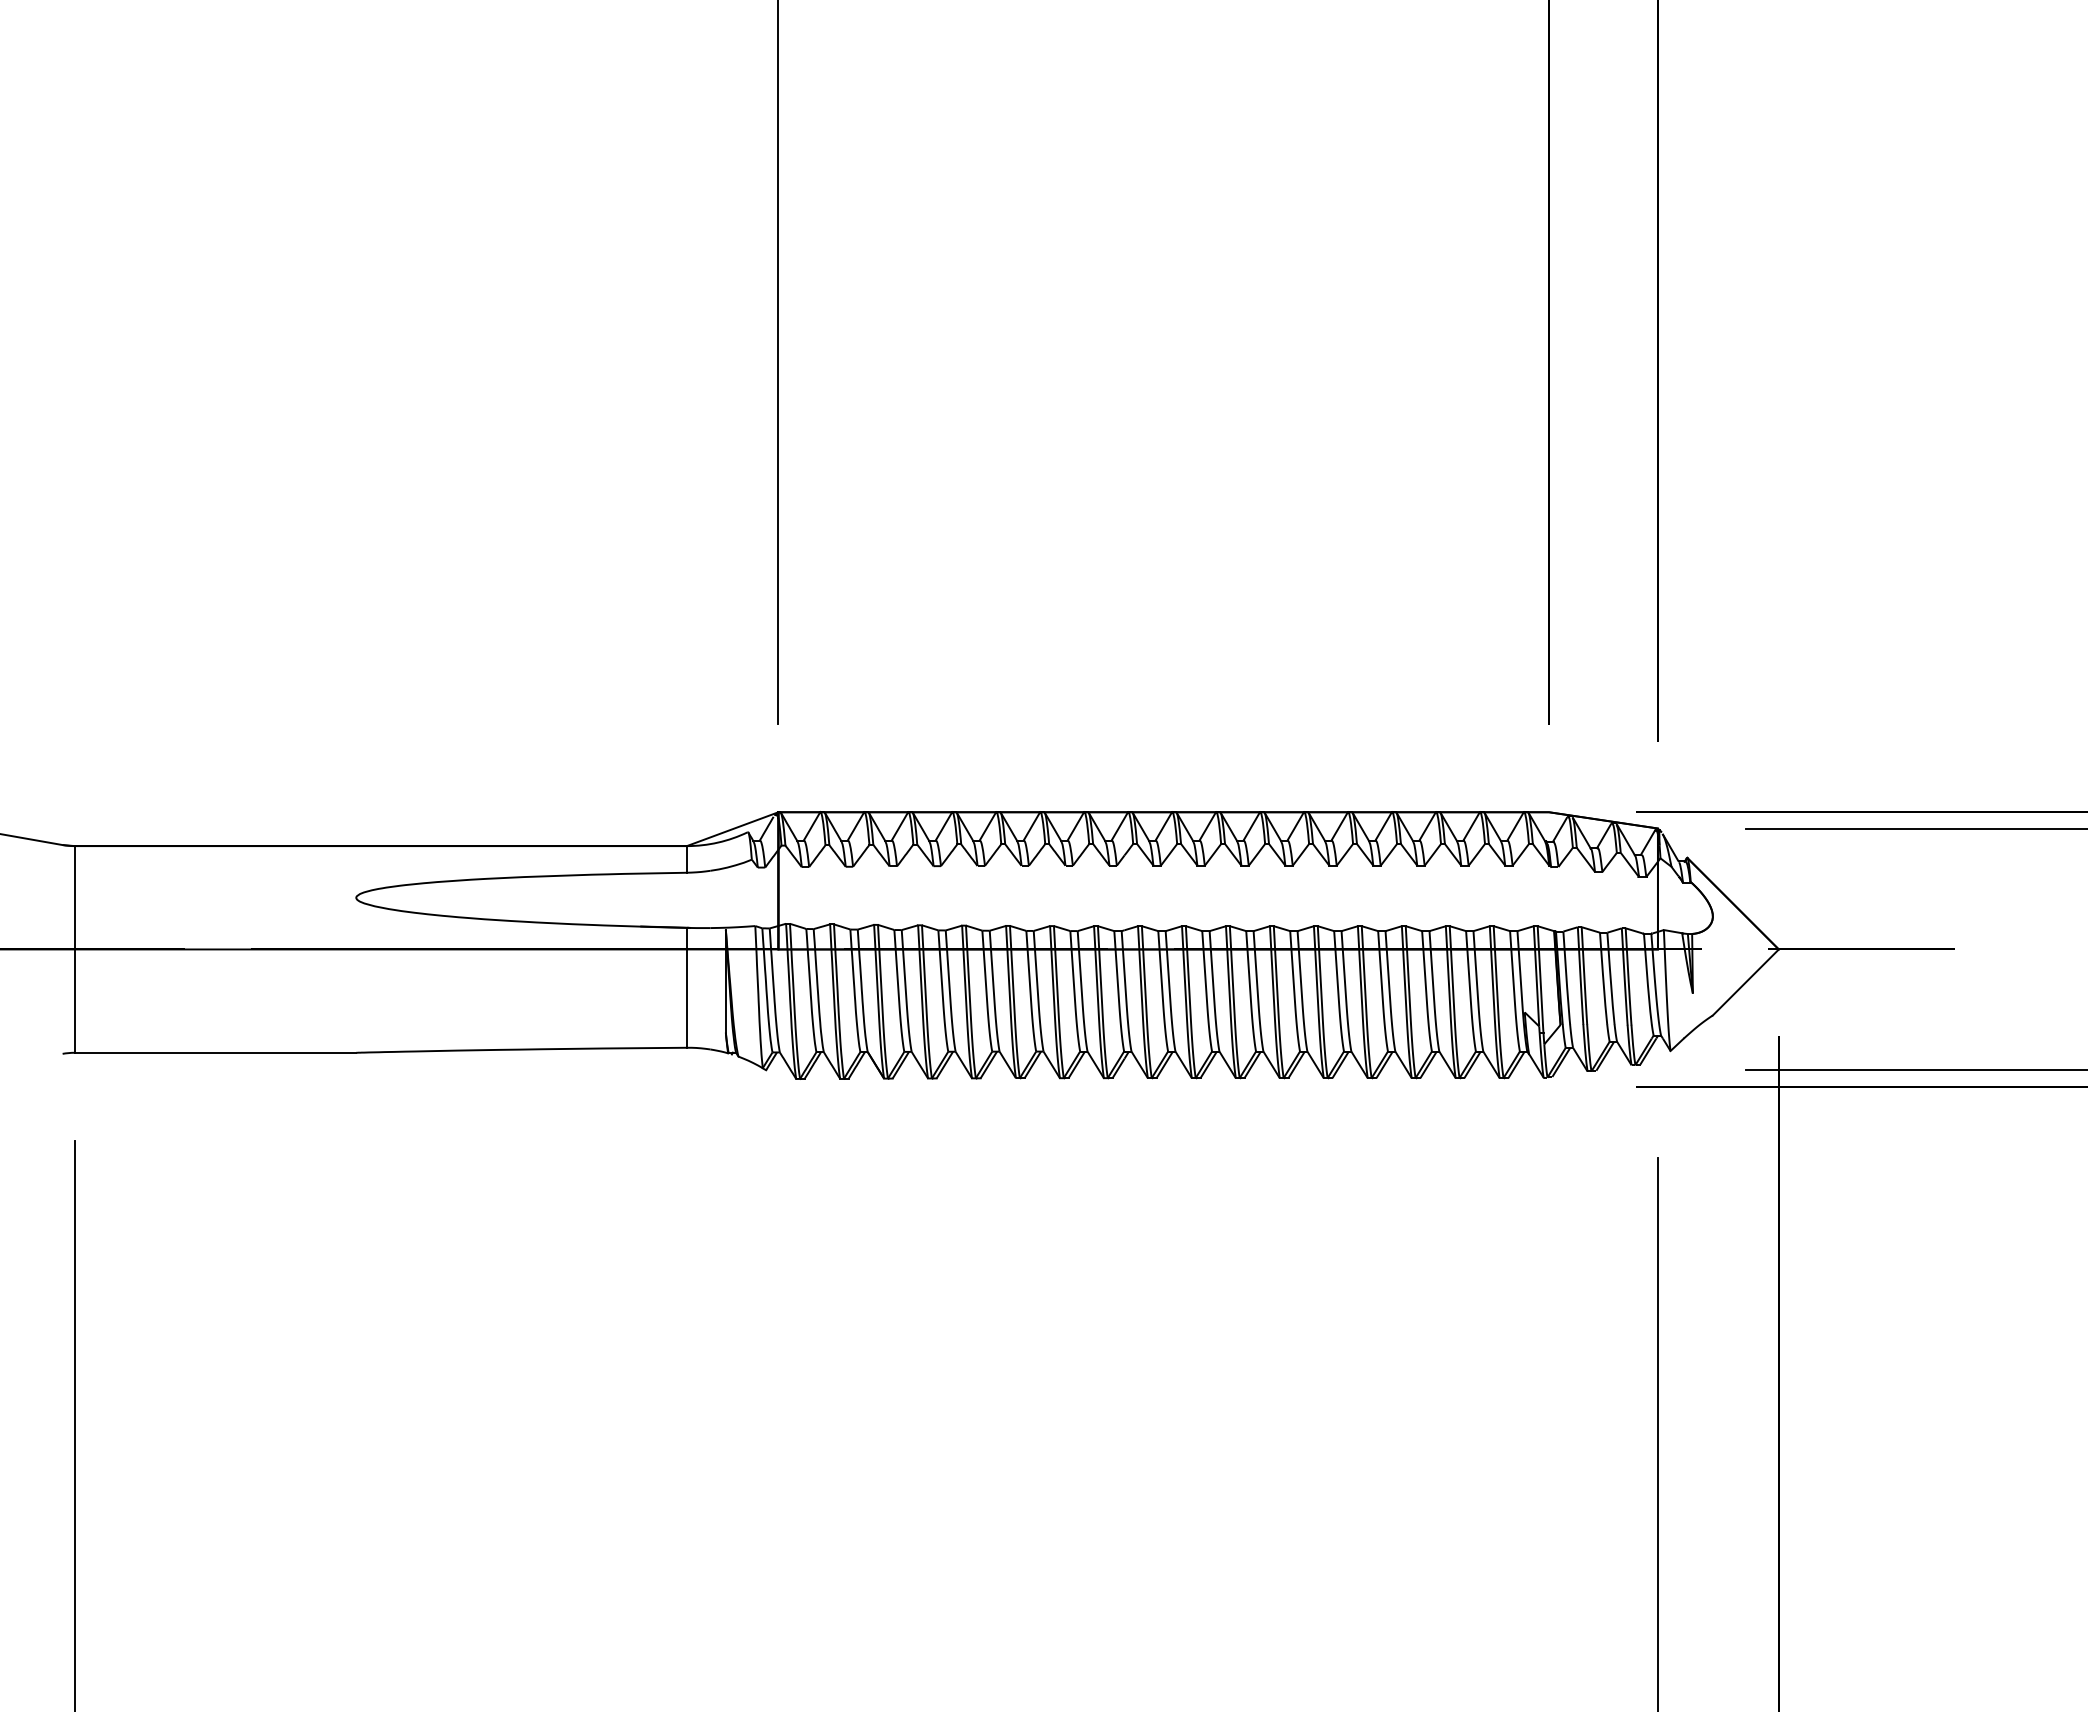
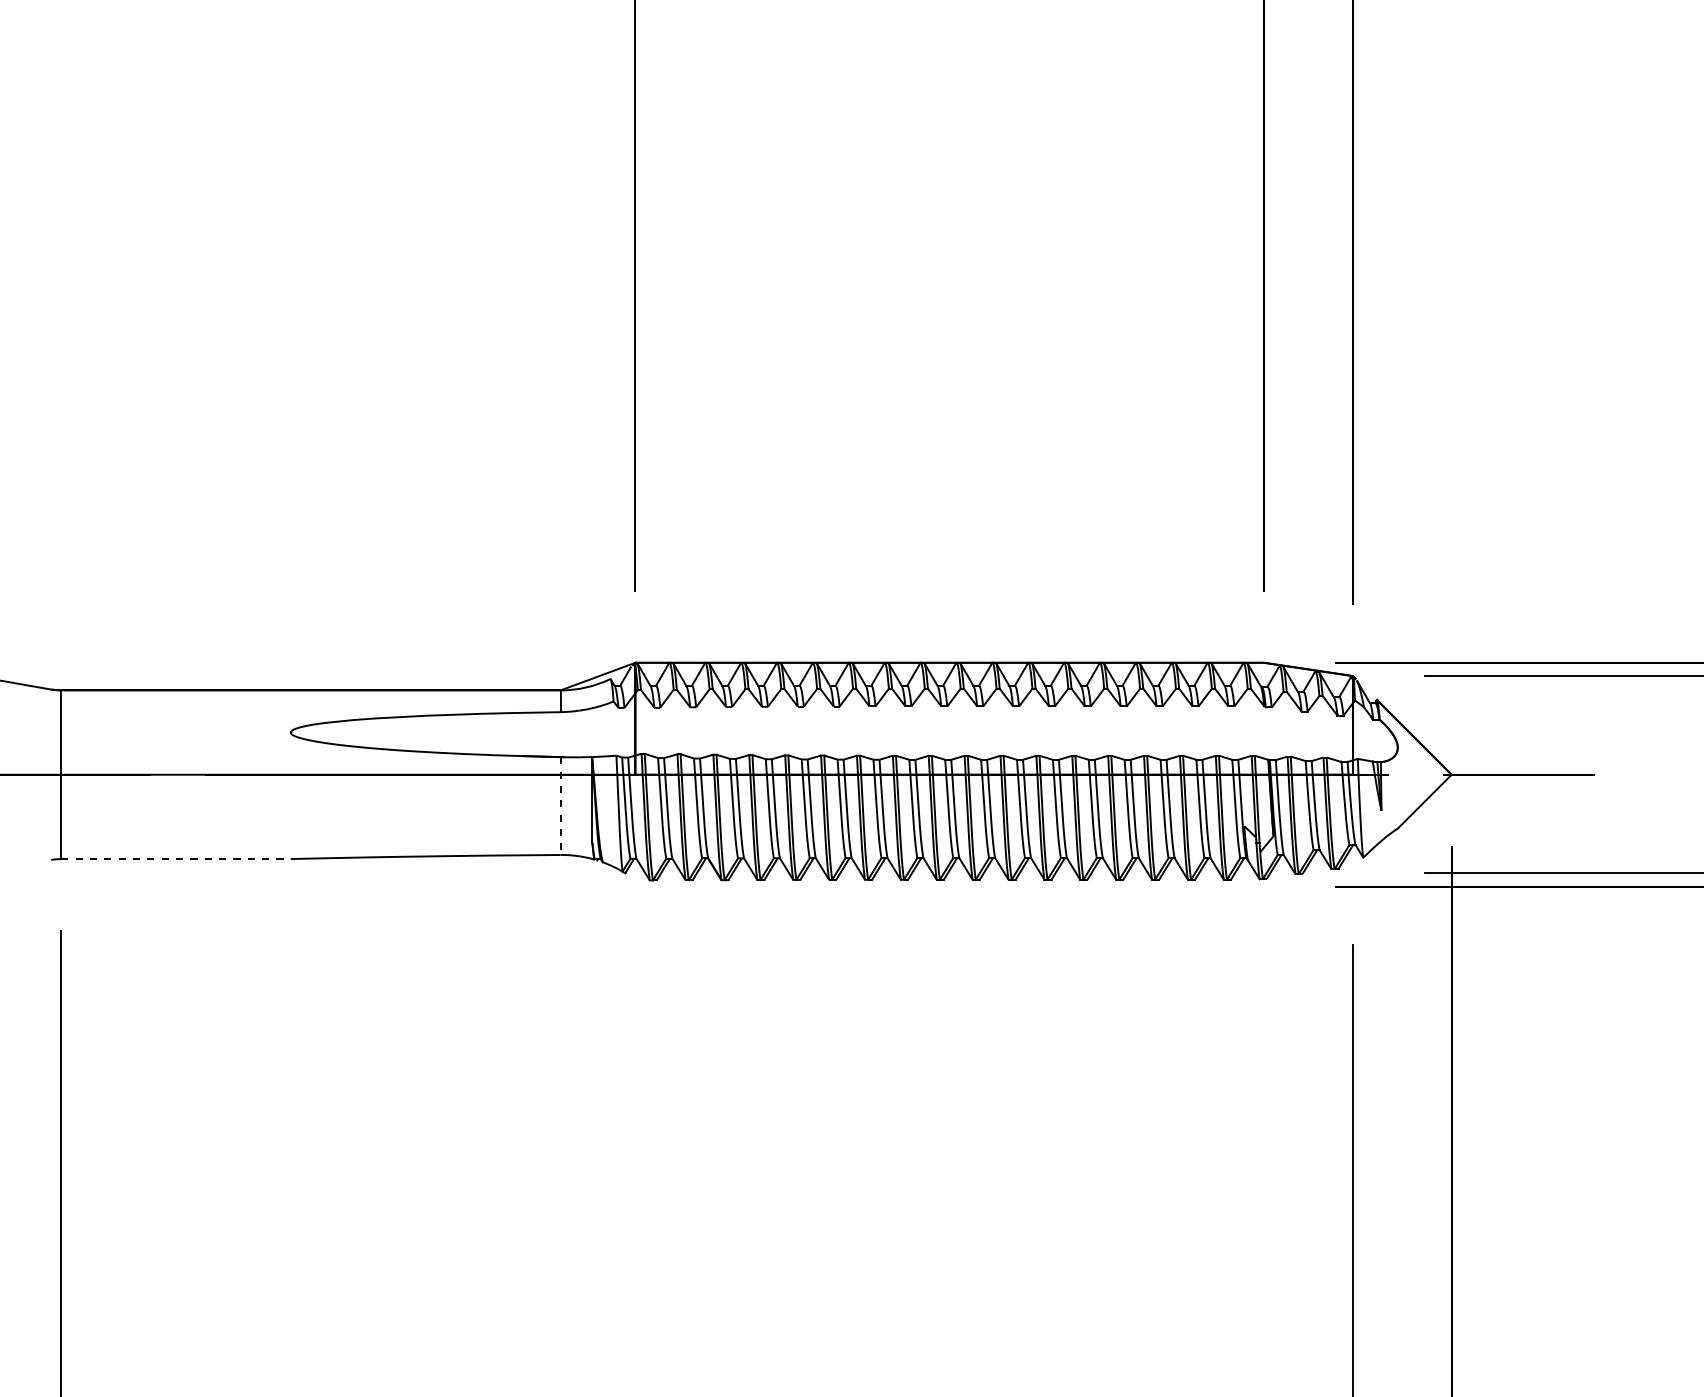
line: (686, 987) -> (560, 805), solid -> dashed
line: (215, 1052) -> (175, 858), solid -> dashed

